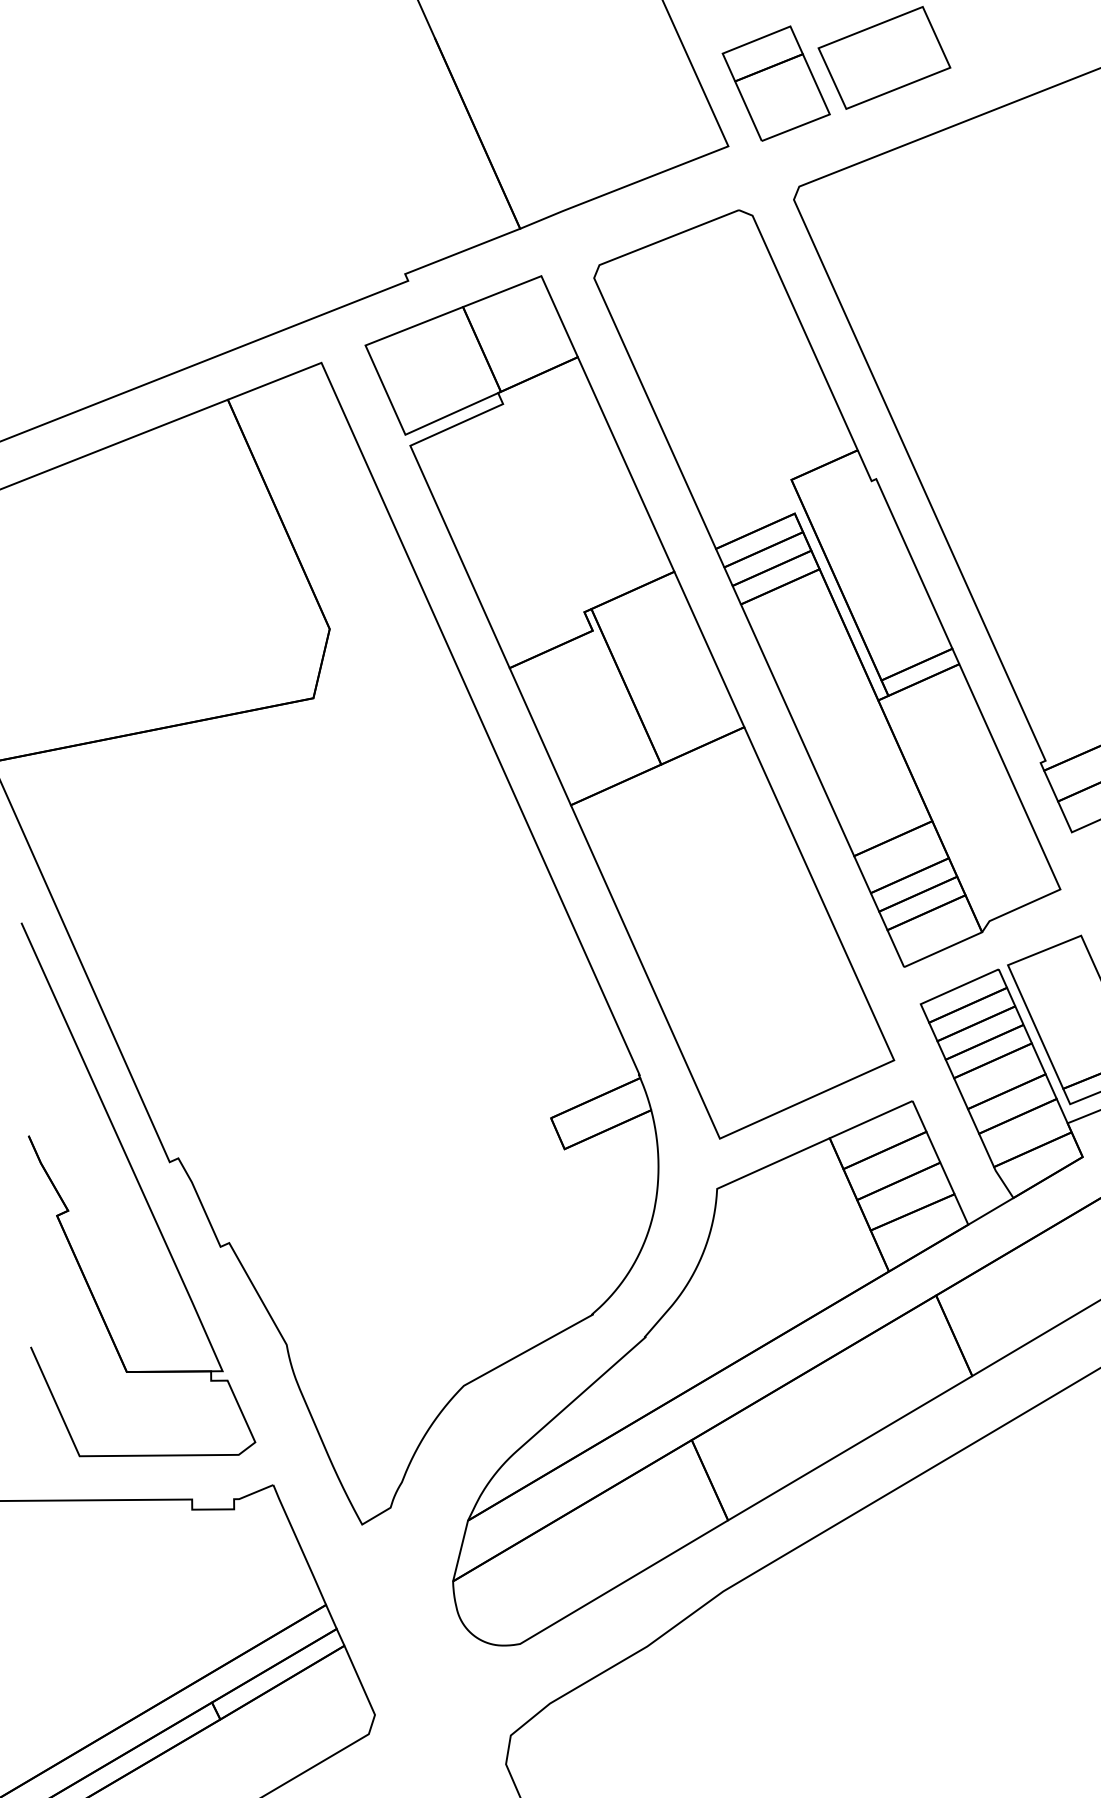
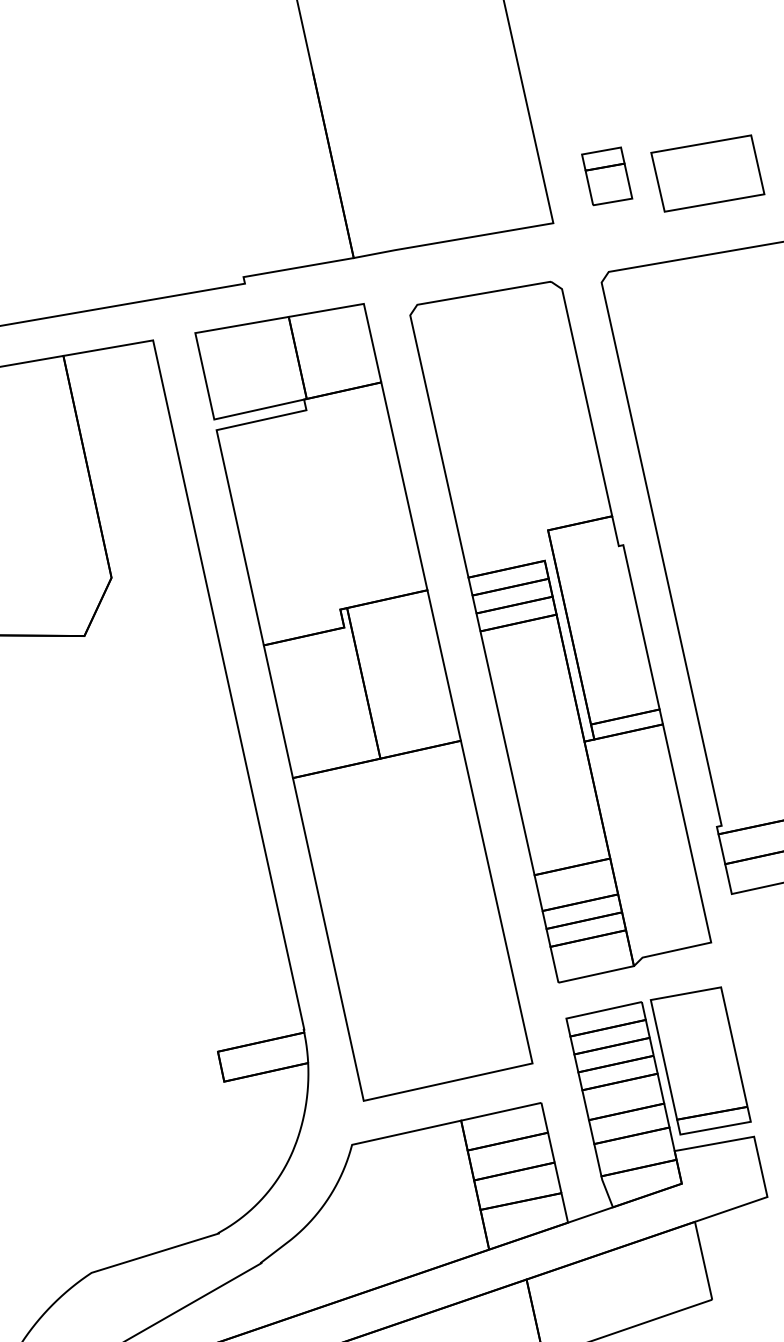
part: (775, 83) -> (606, 176), size x0.6

